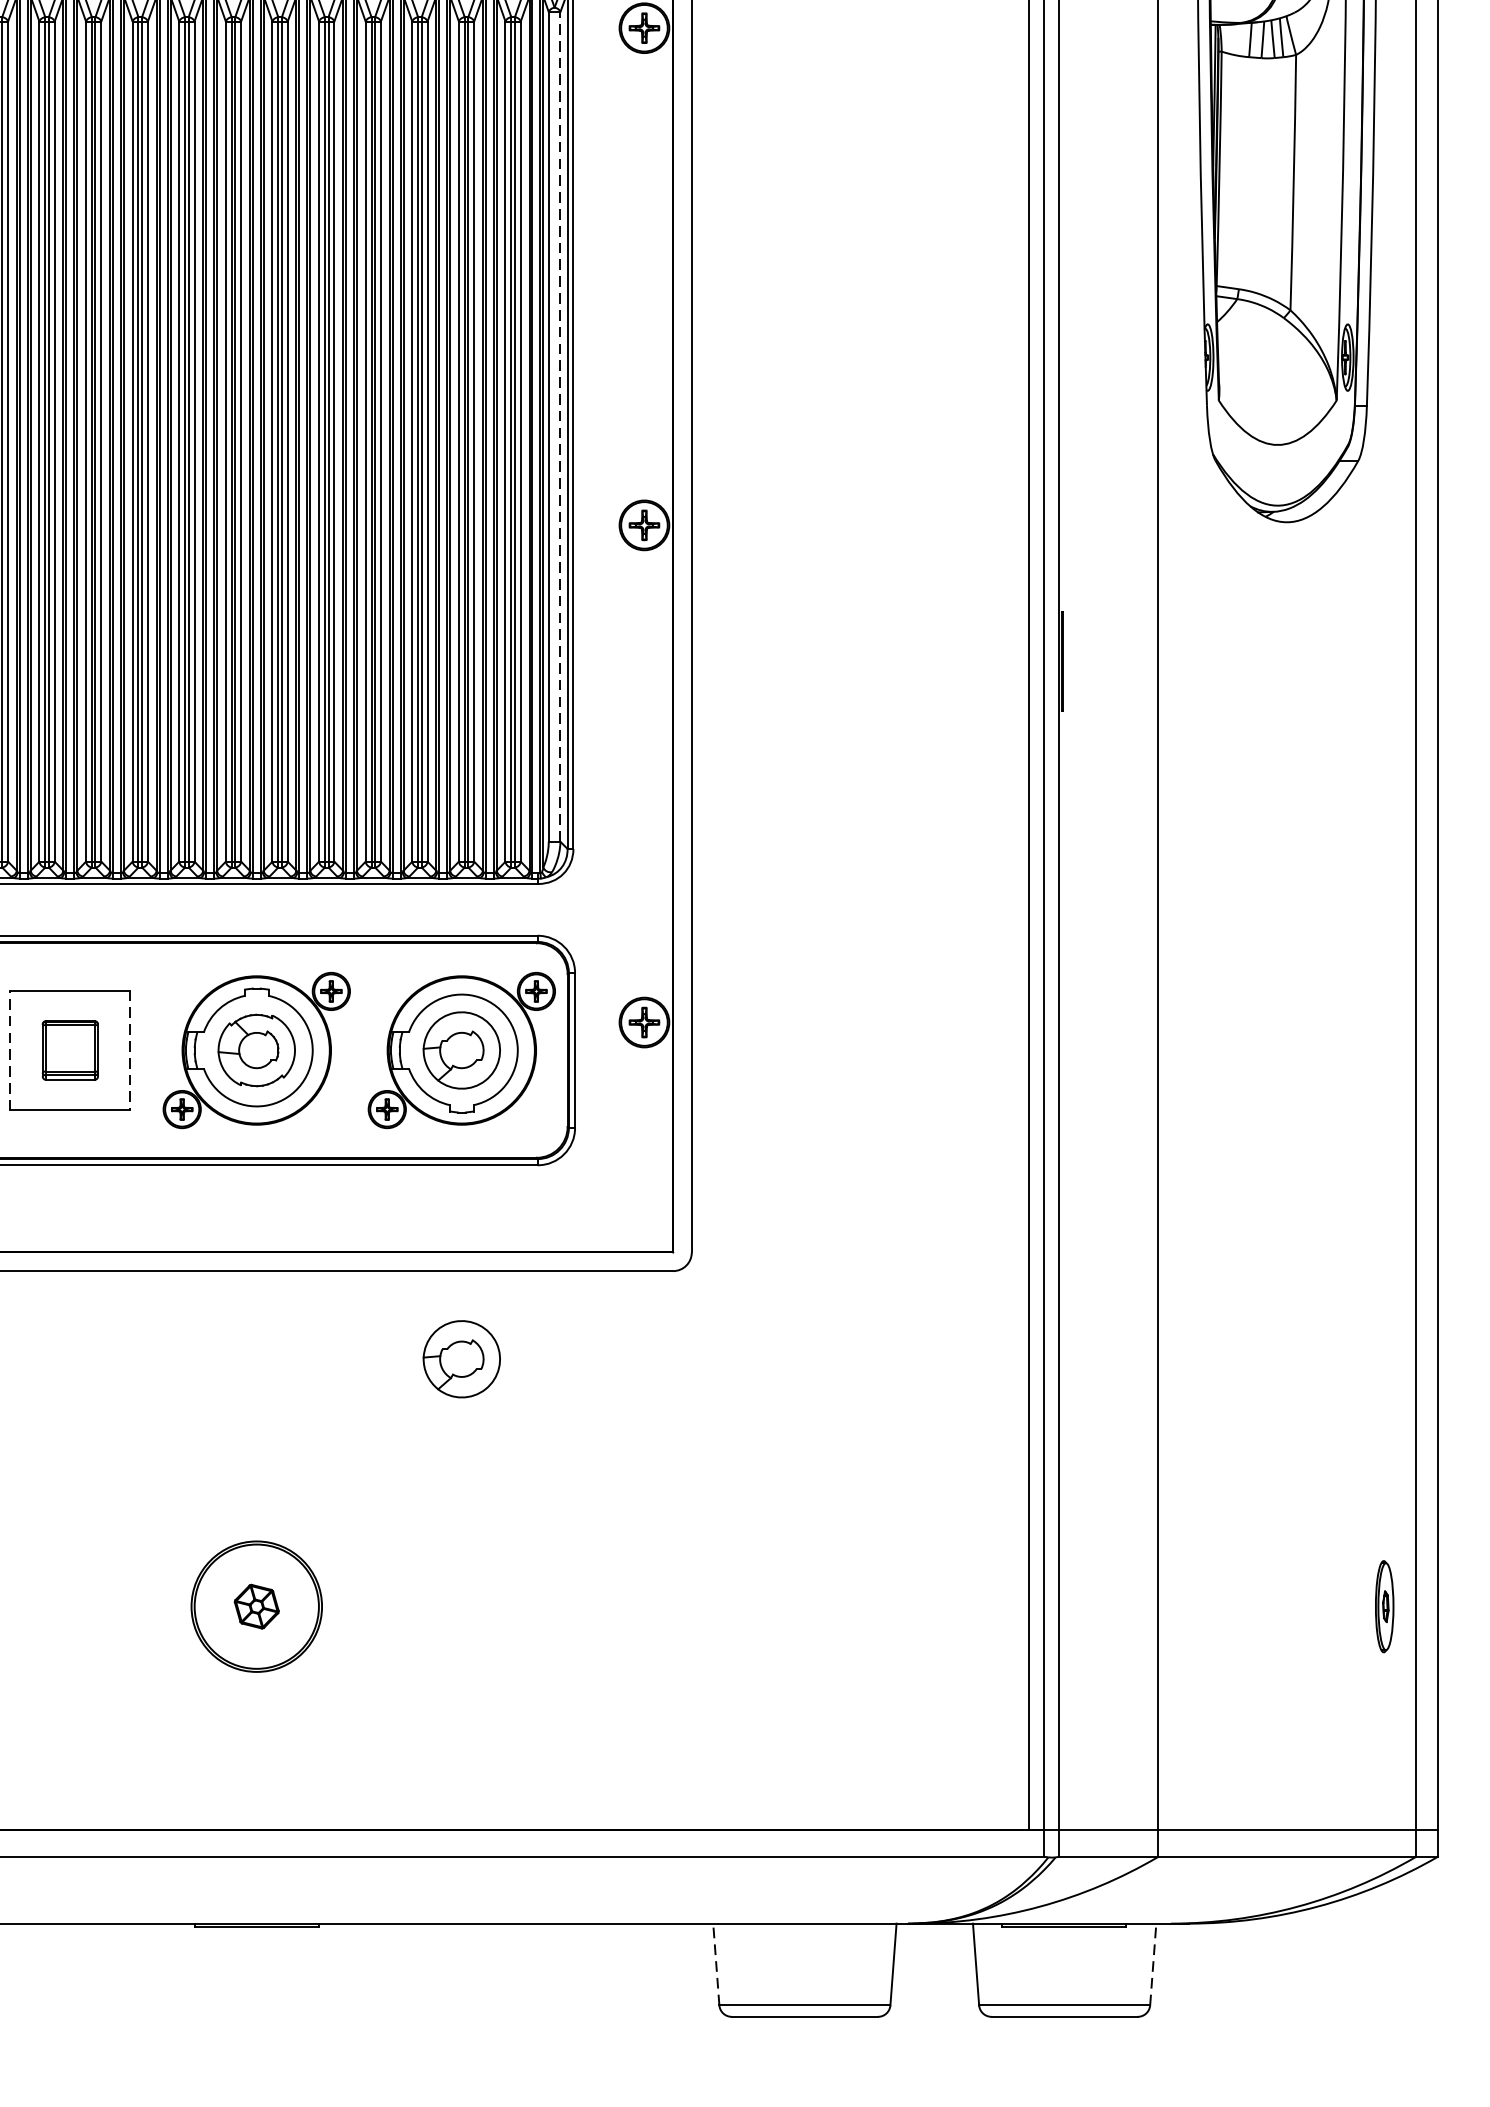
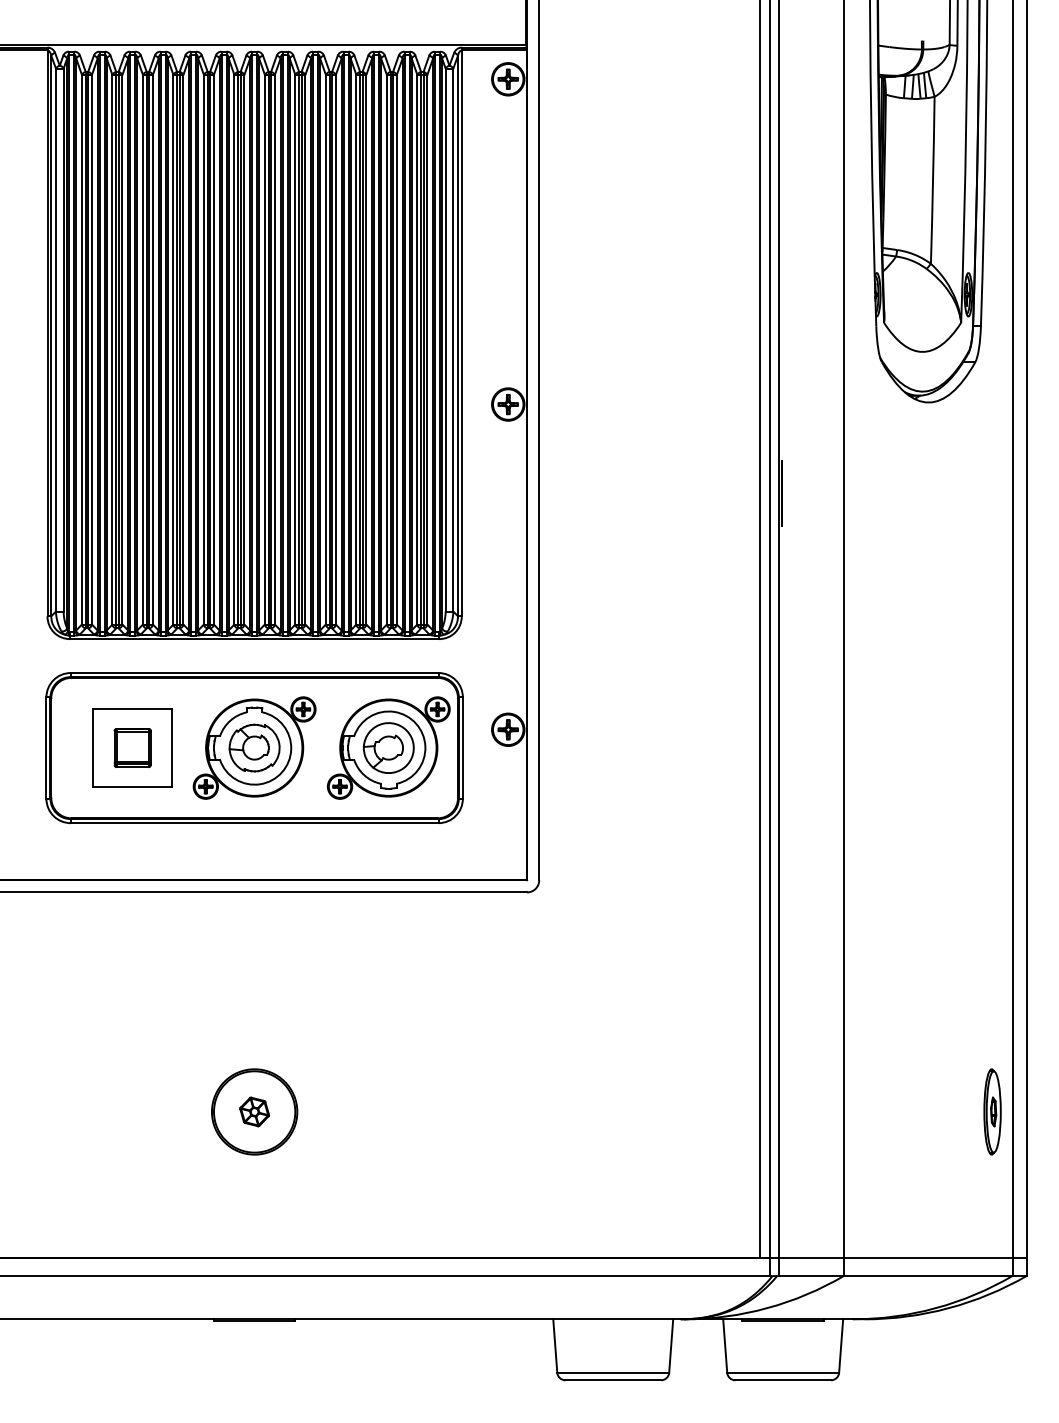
line: (560, 425) -> (453, 339), dashed -> solid
line: (10, 1049) -> (93, 747), dashed -> solid
line: (129, 1051) -> (171, 748), dashed -> solid
part: (461, 1358) -> (388, 949), removed
part: (1384, 1605) -> (992, 1111), size x1.43
line: (716, 1965) -> (555, 1346), dashed -> solid
line: (1153, 1965) -> (841, 1346), dashed -> solid

